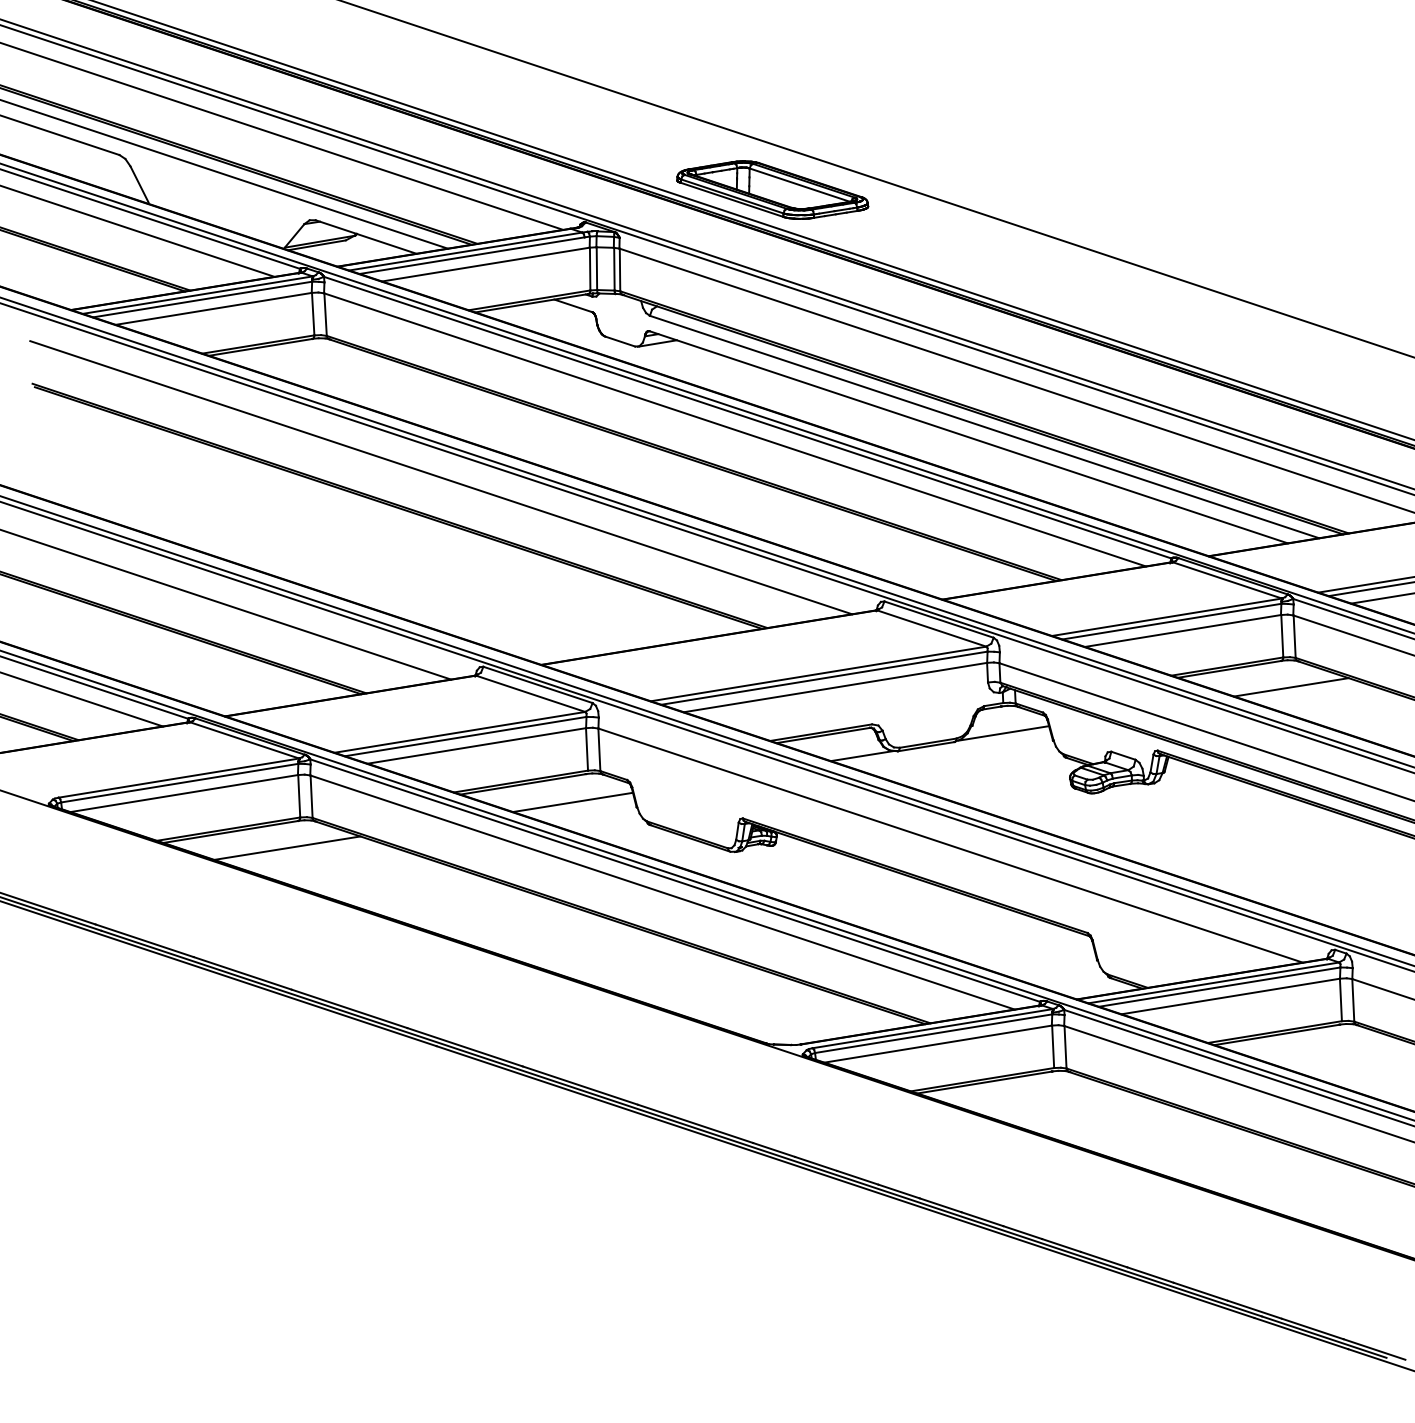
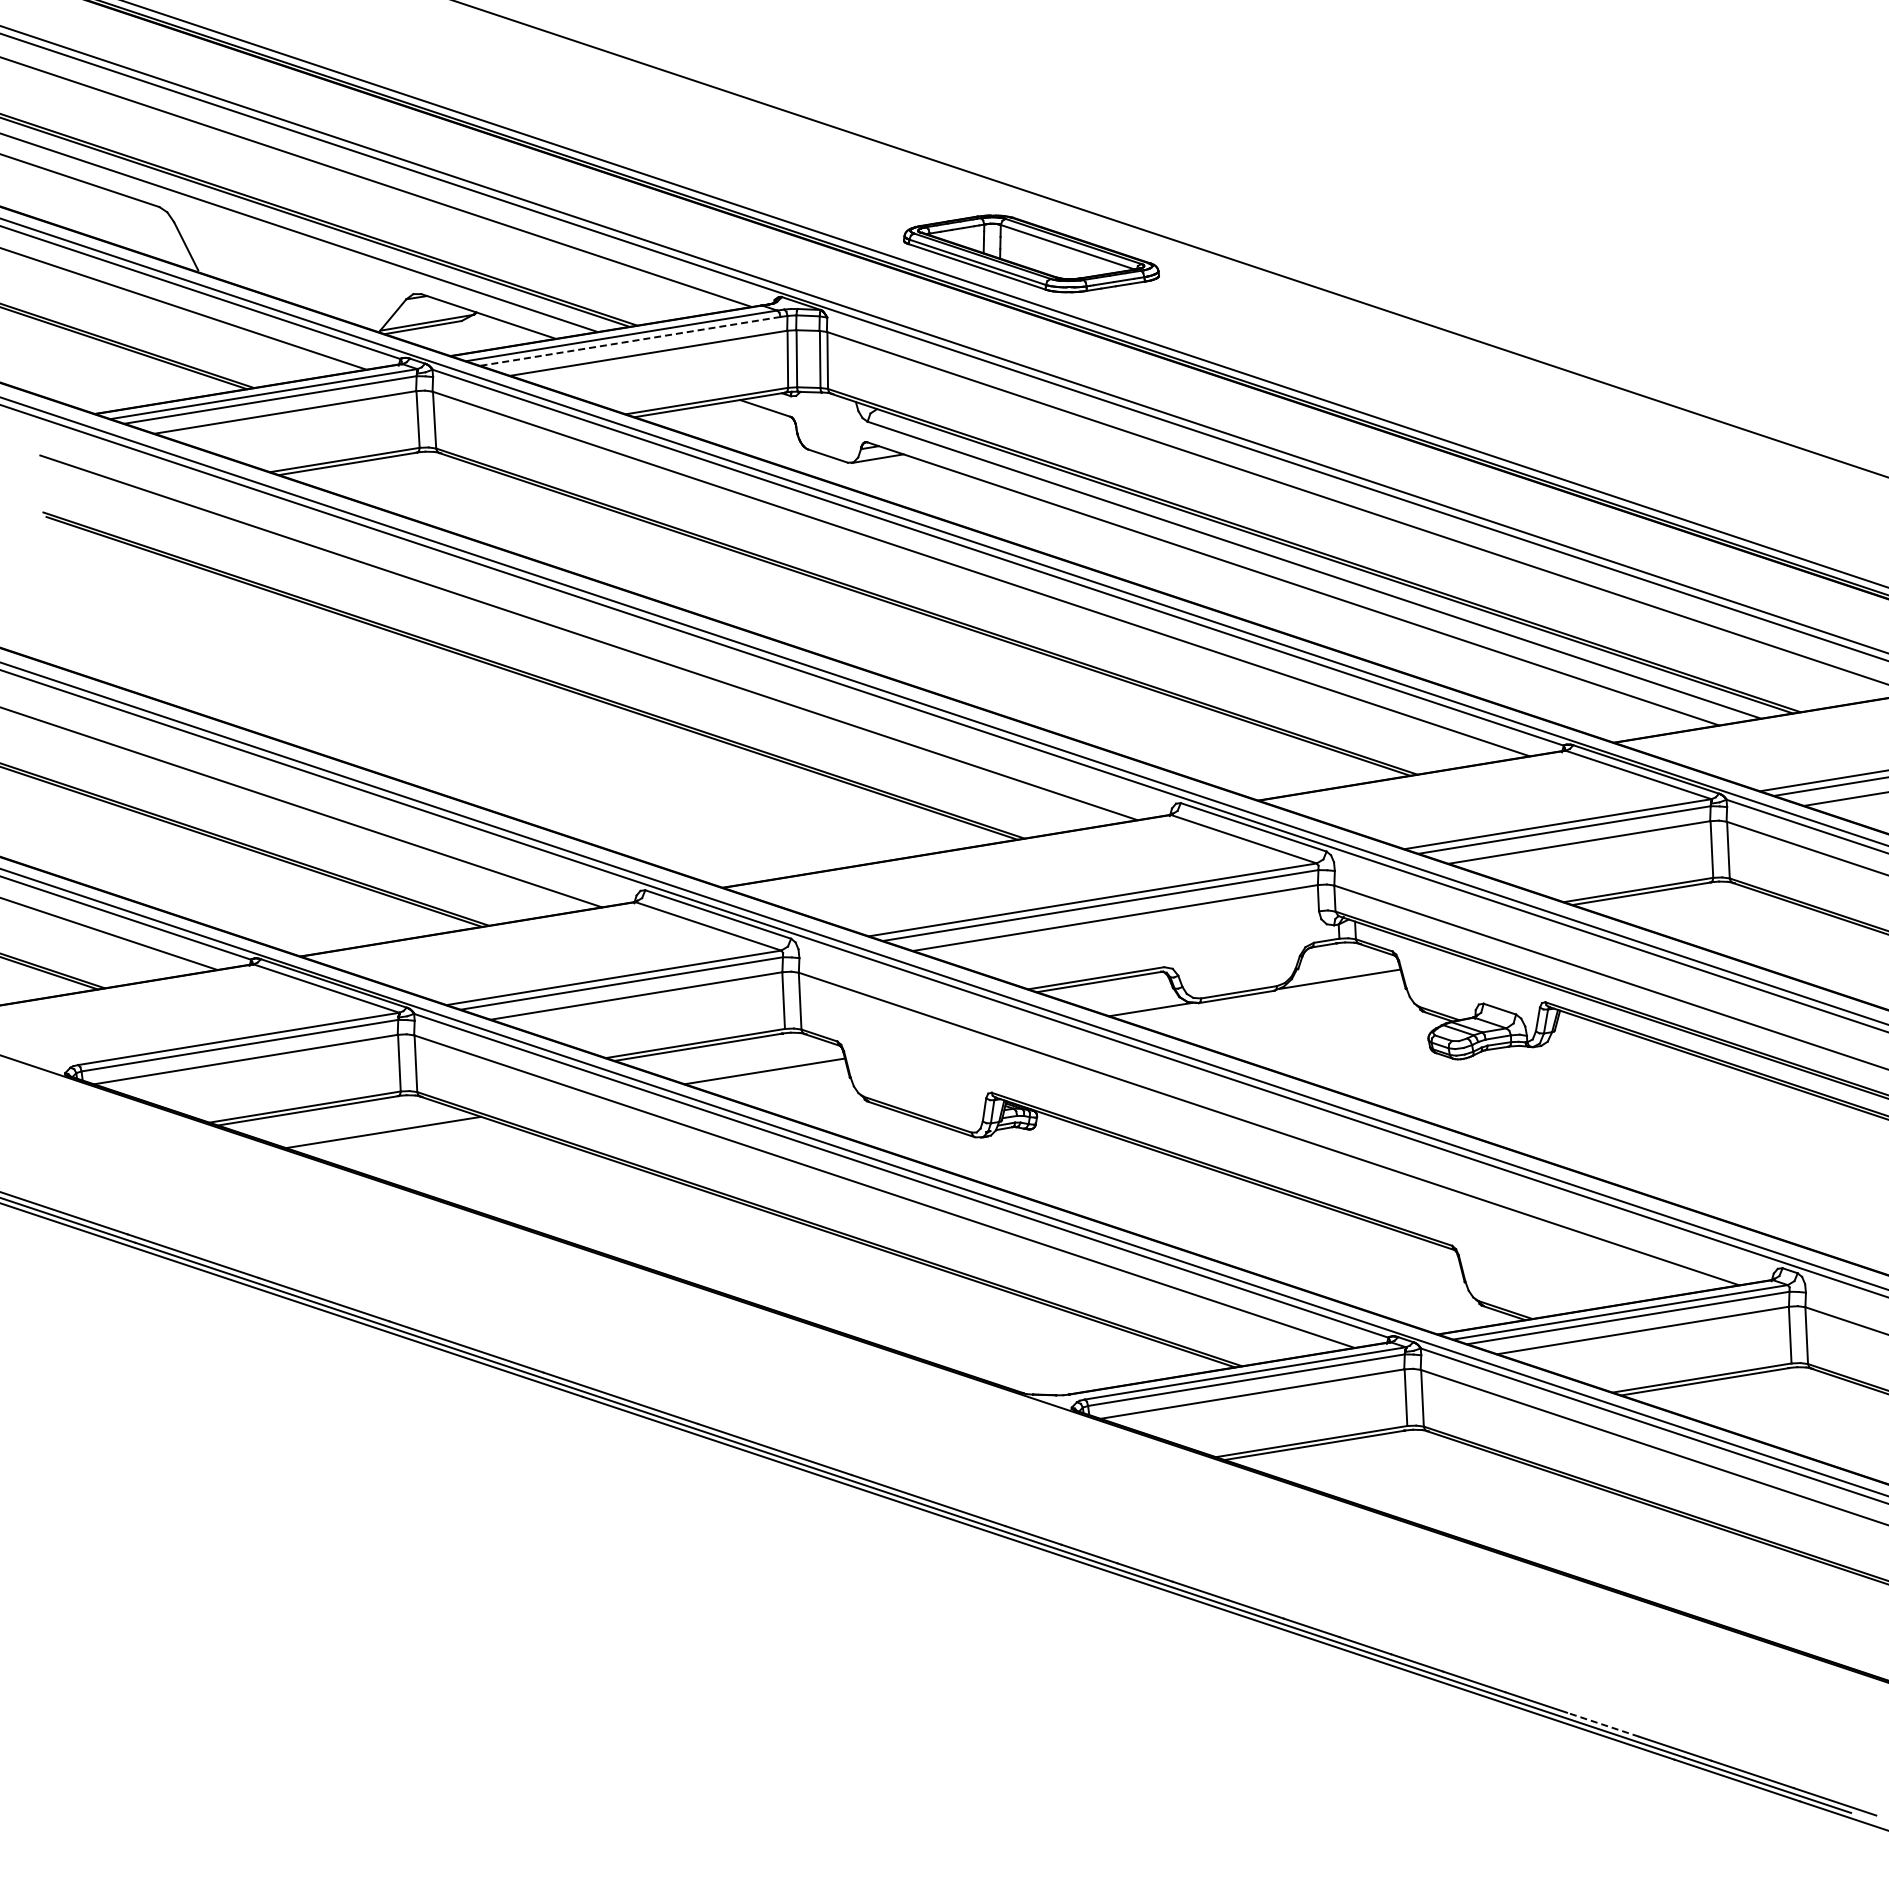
line: (471, 255) -> (629, 341), solid -> dashed
line: (1290, 687) -> (1723, 917), removed
line: (1200, 1291) -> (1602, 1724), solid -> dashed

